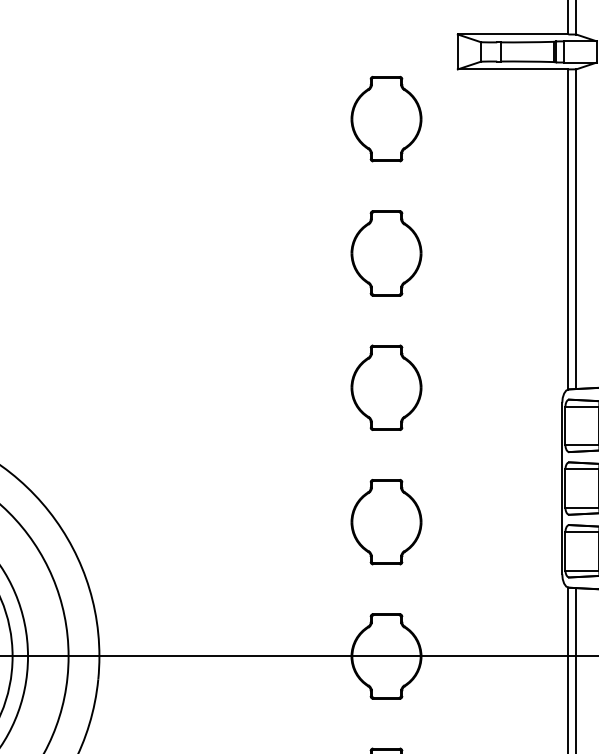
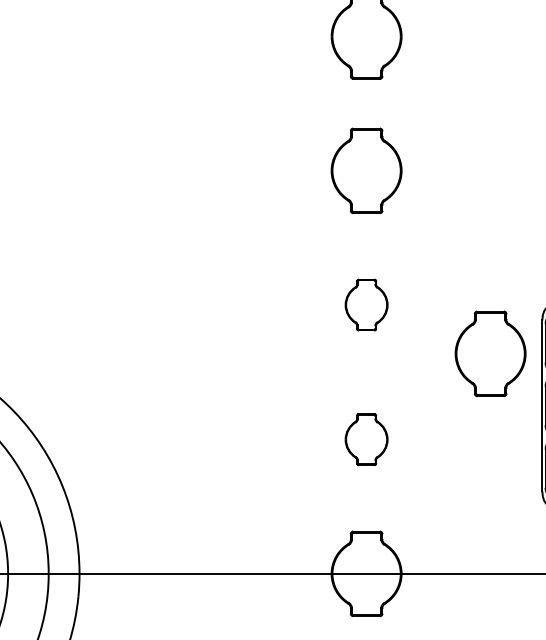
part: (386, 387) -> (366, 304), size x0.6
part: (510, 436) -> (490, 353), added
part: (386, 522) -> (366, 439), size x0.6

